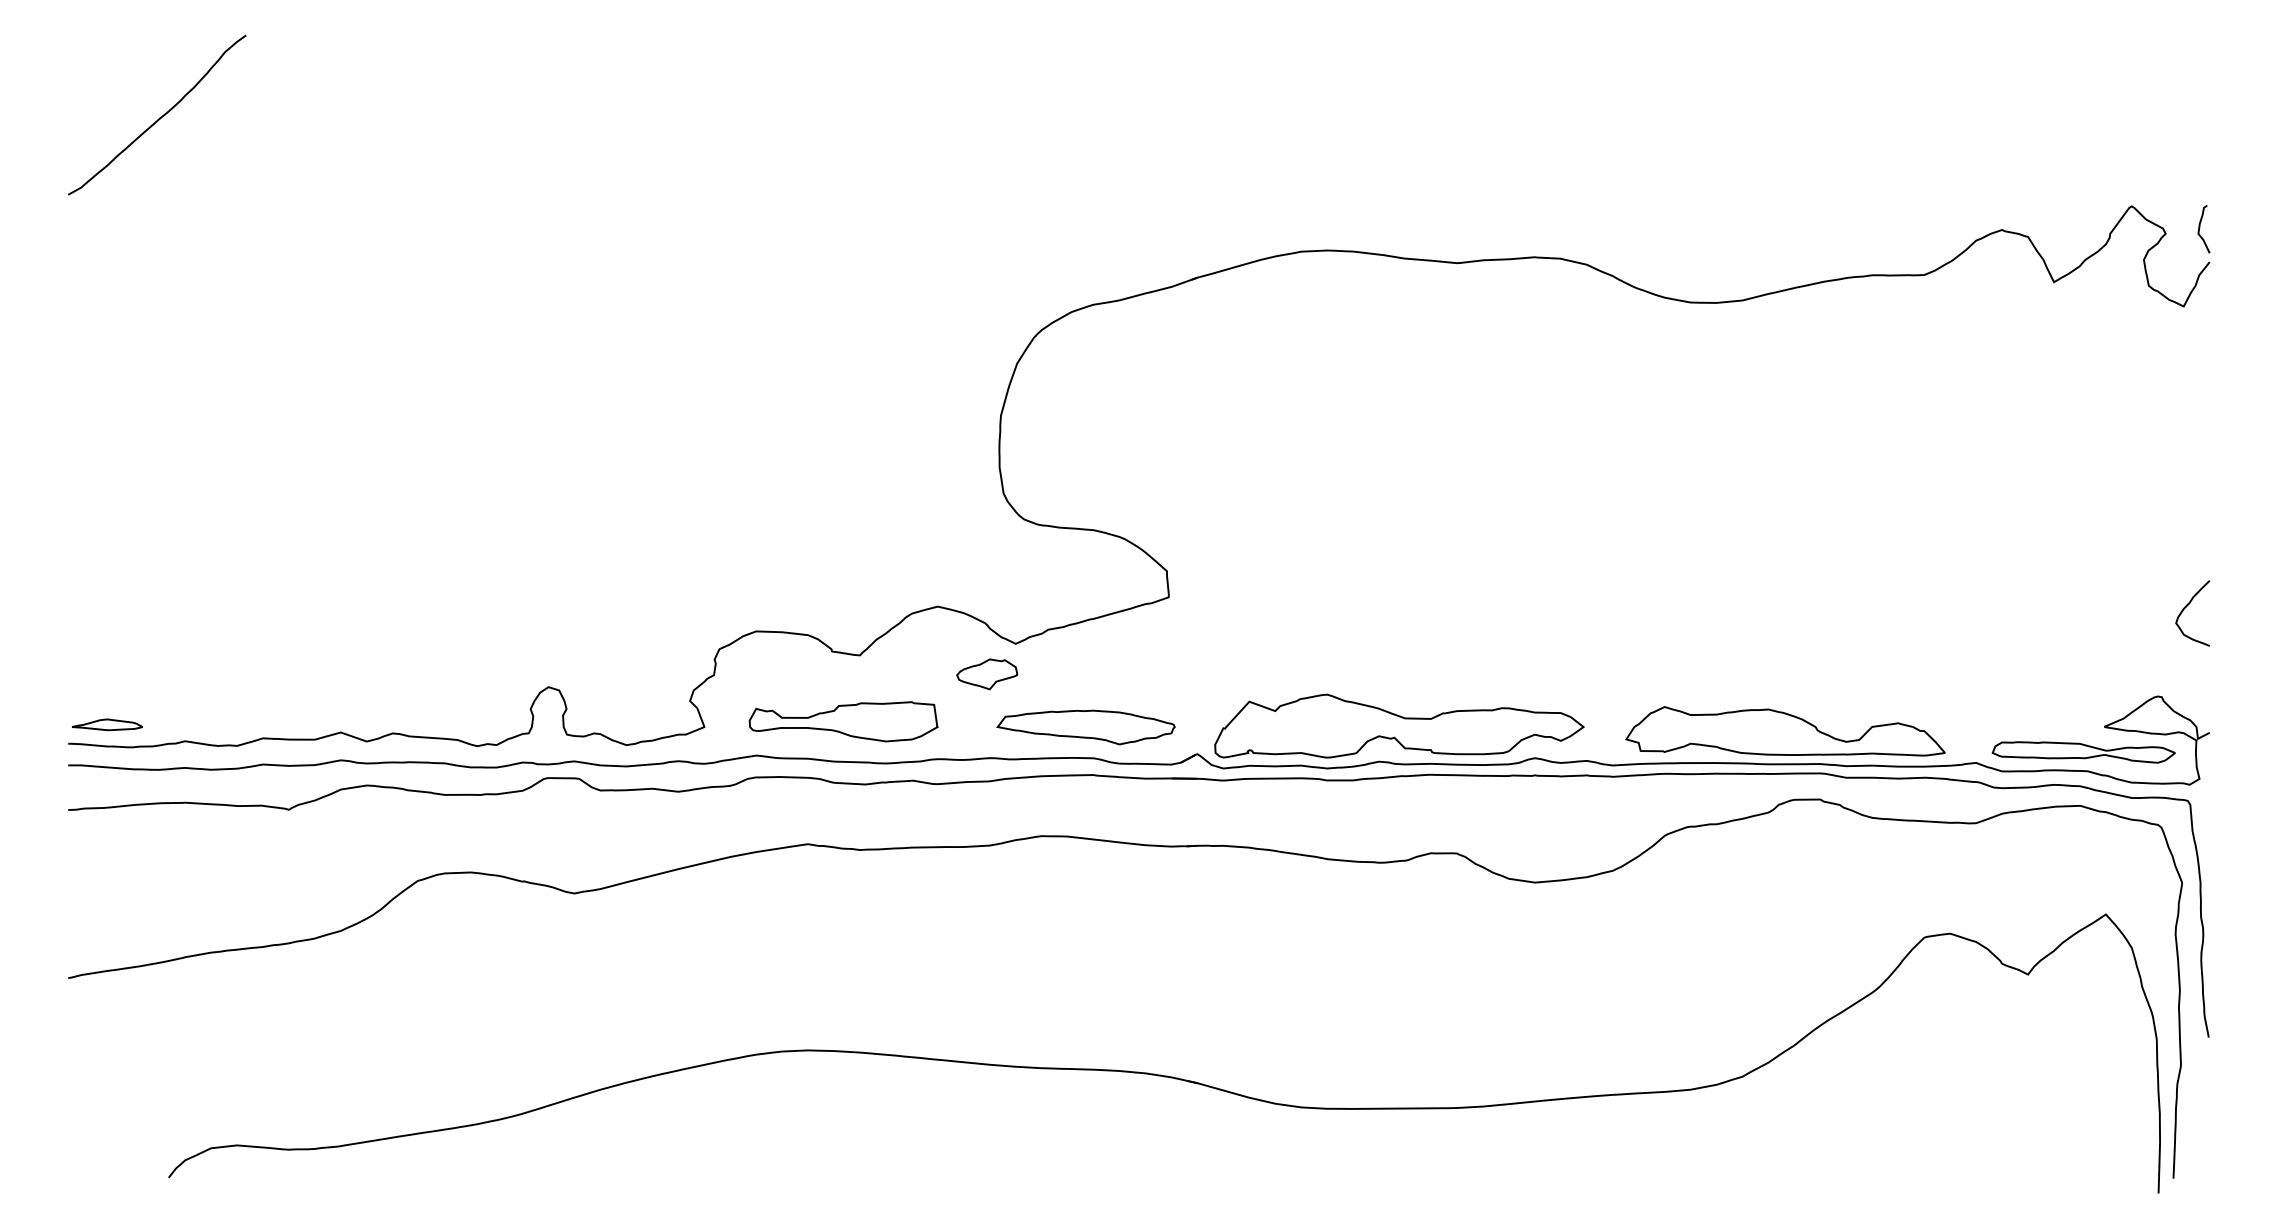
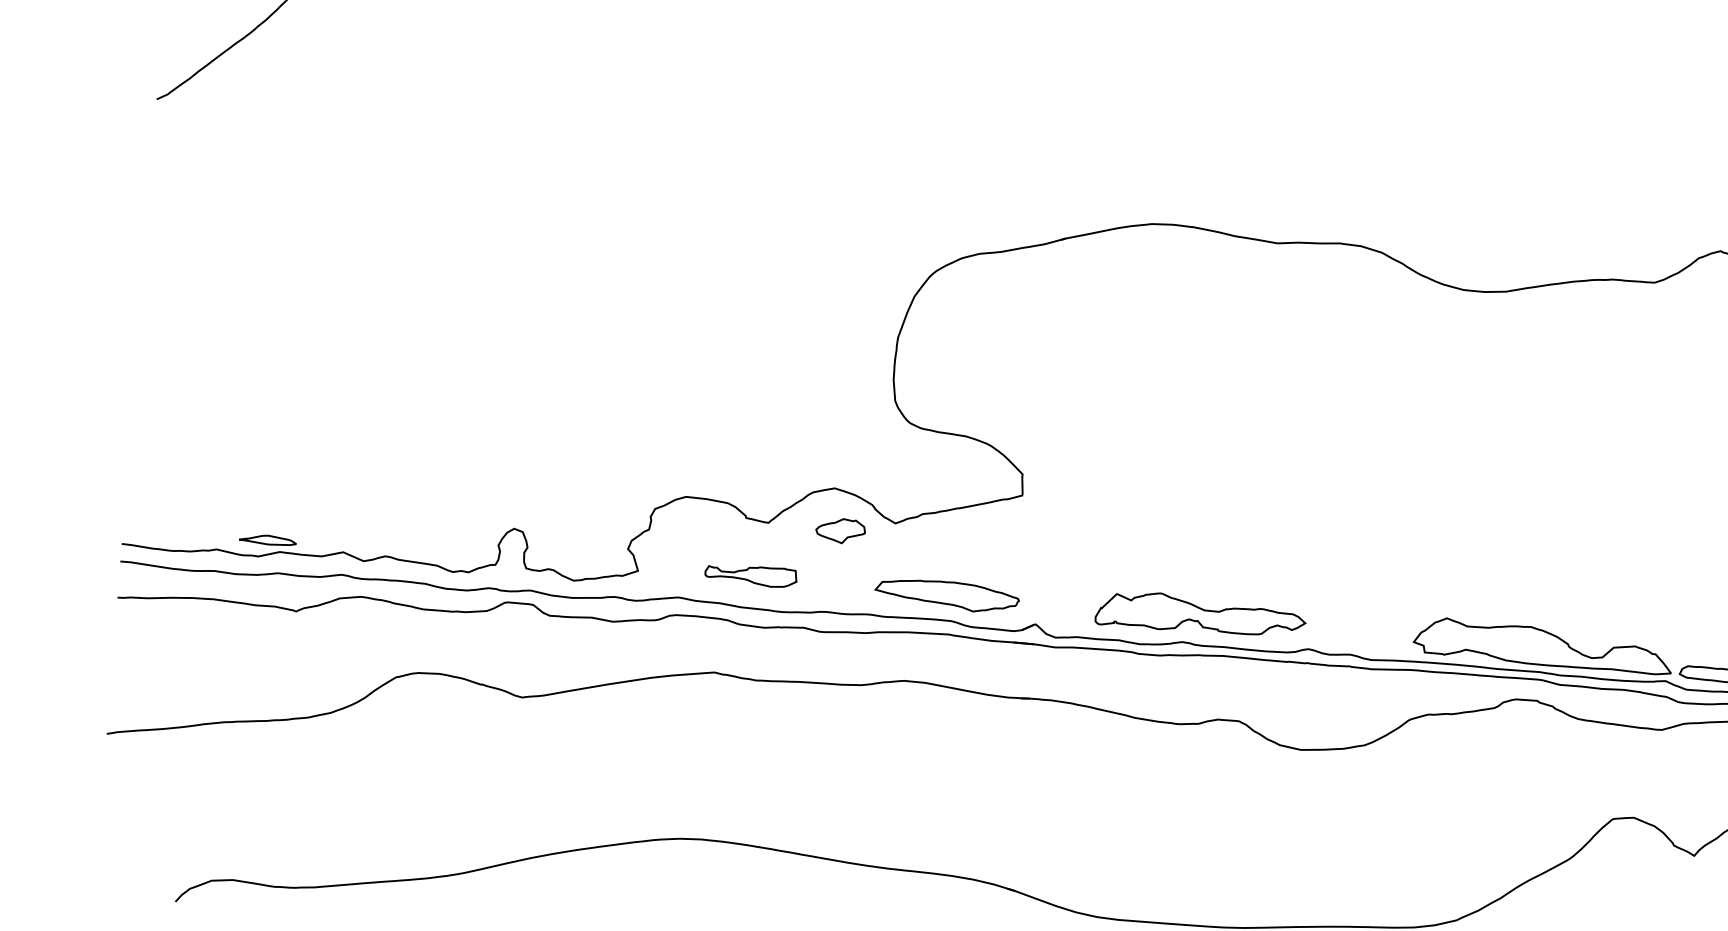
part: (987, 674) -> (840, 531), moved
part: (843, 721) -> (751, 575), size x0.6
part: (106, 724) -> (267, 539), moved
part: (1399, 725) -> (1201, 614), size x0.7
part: (1785, 731) -> (1543, 645), moved

